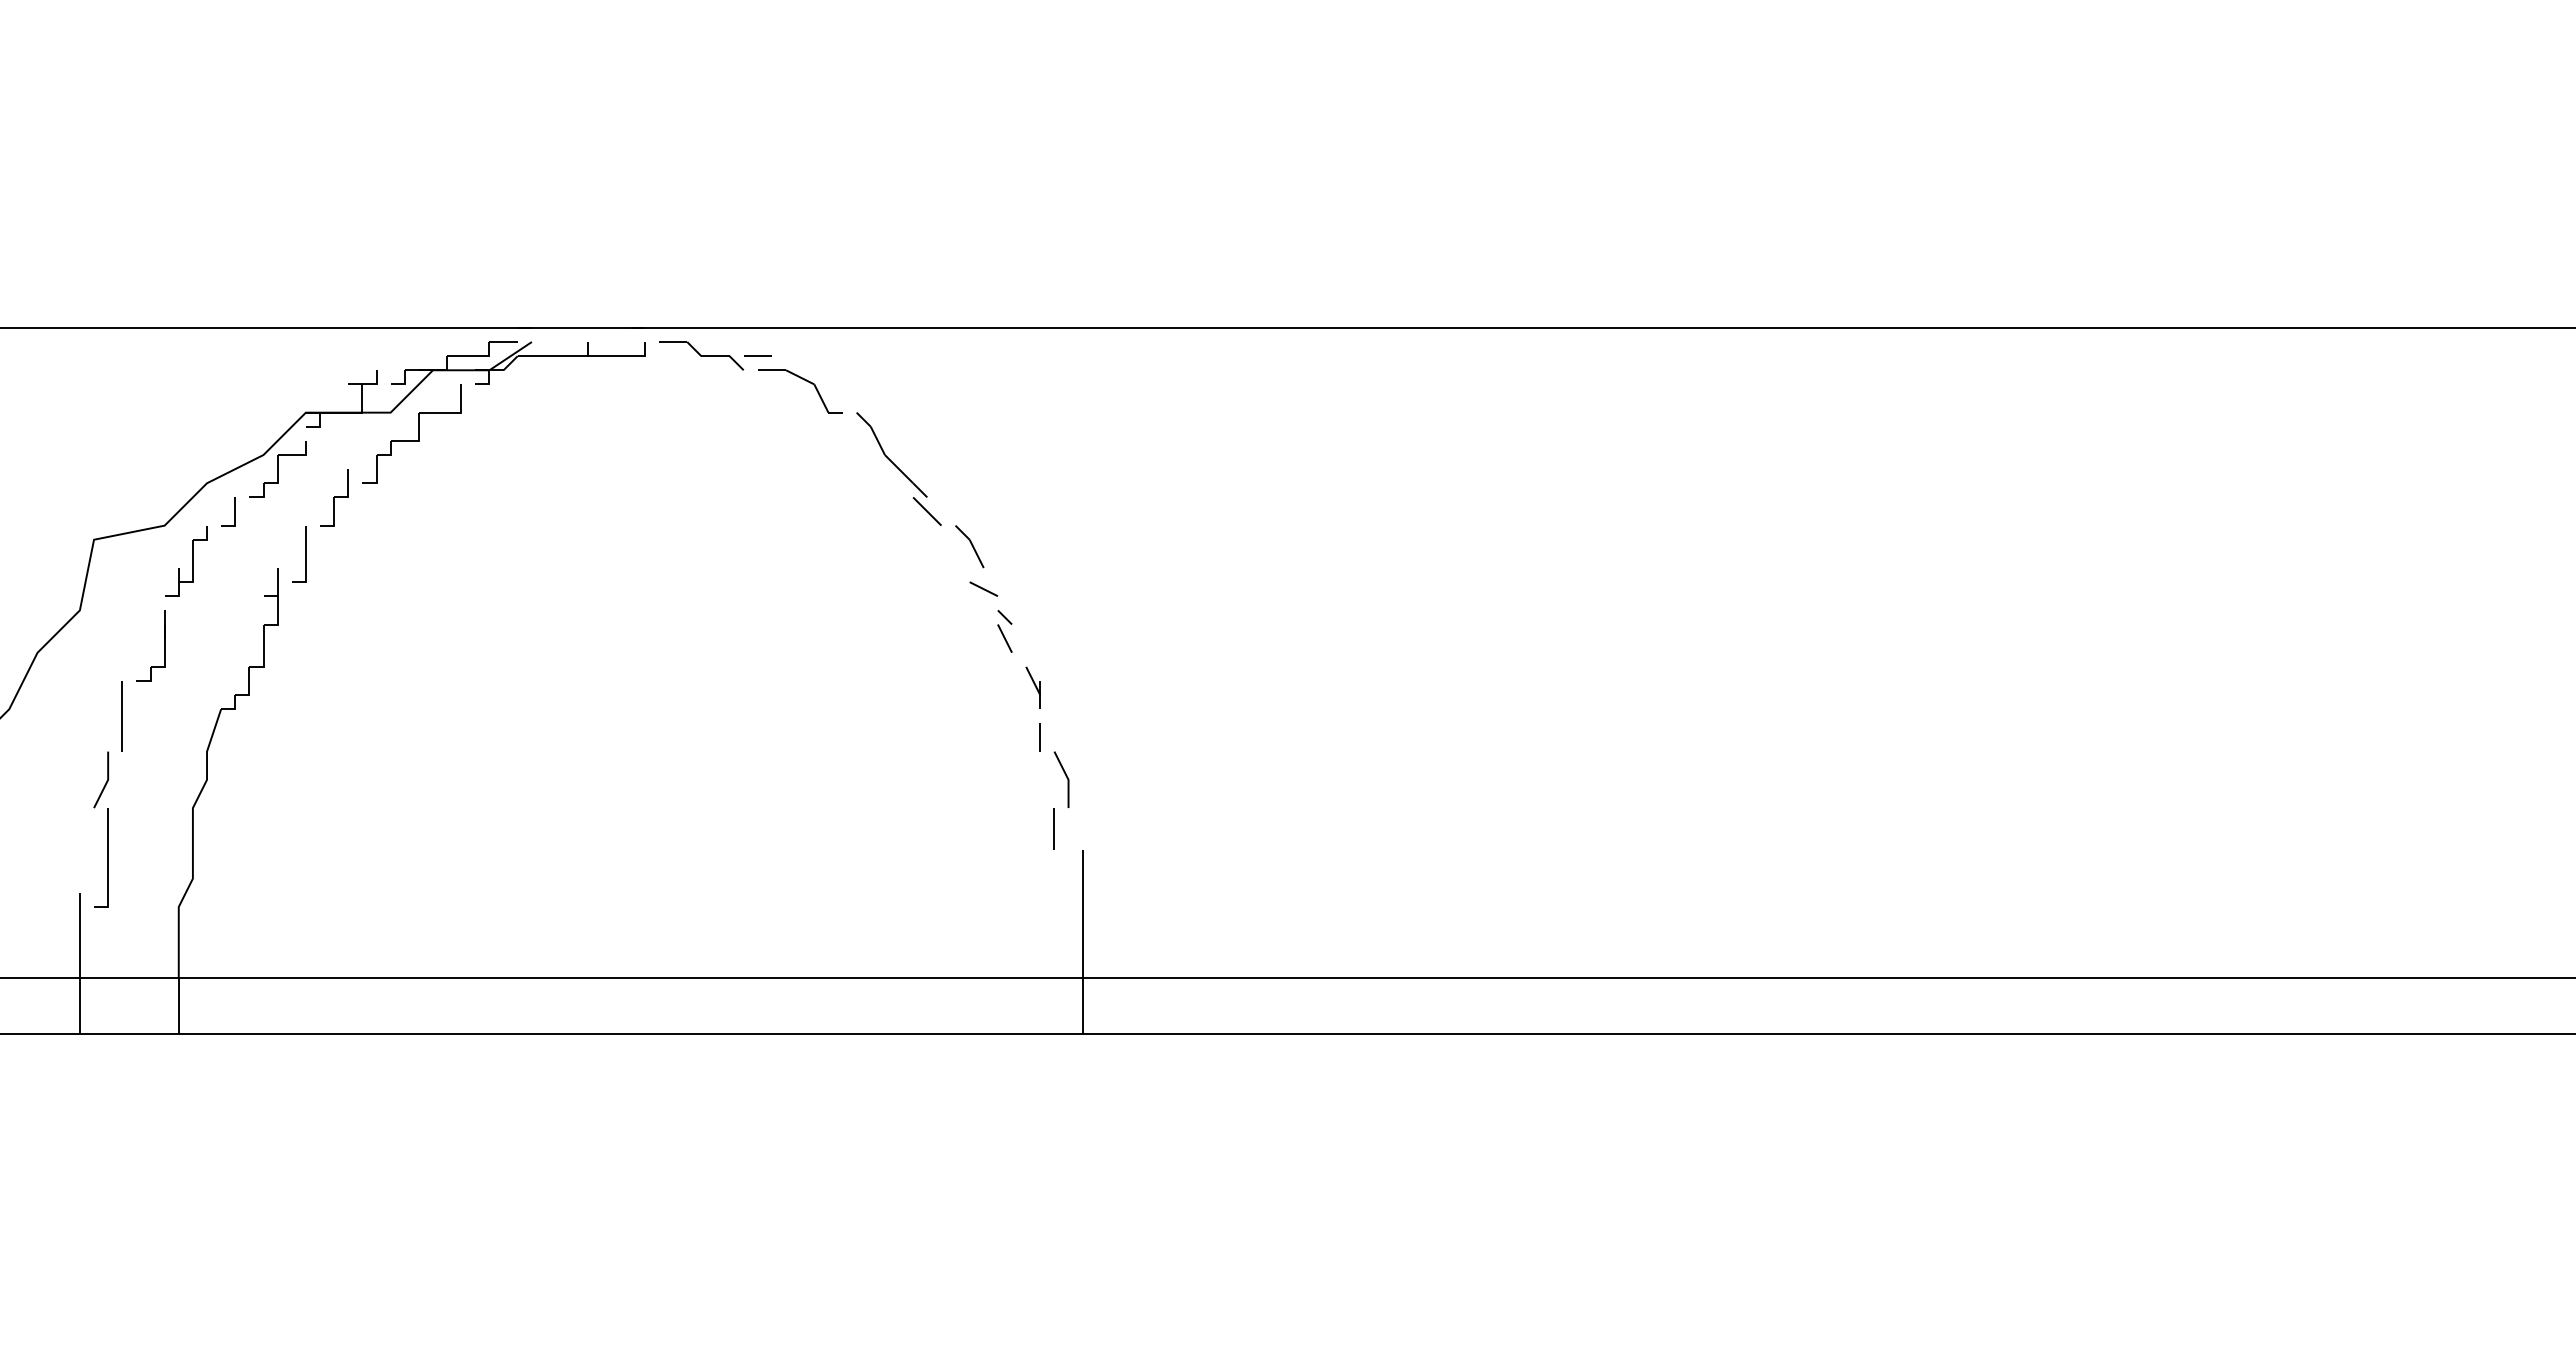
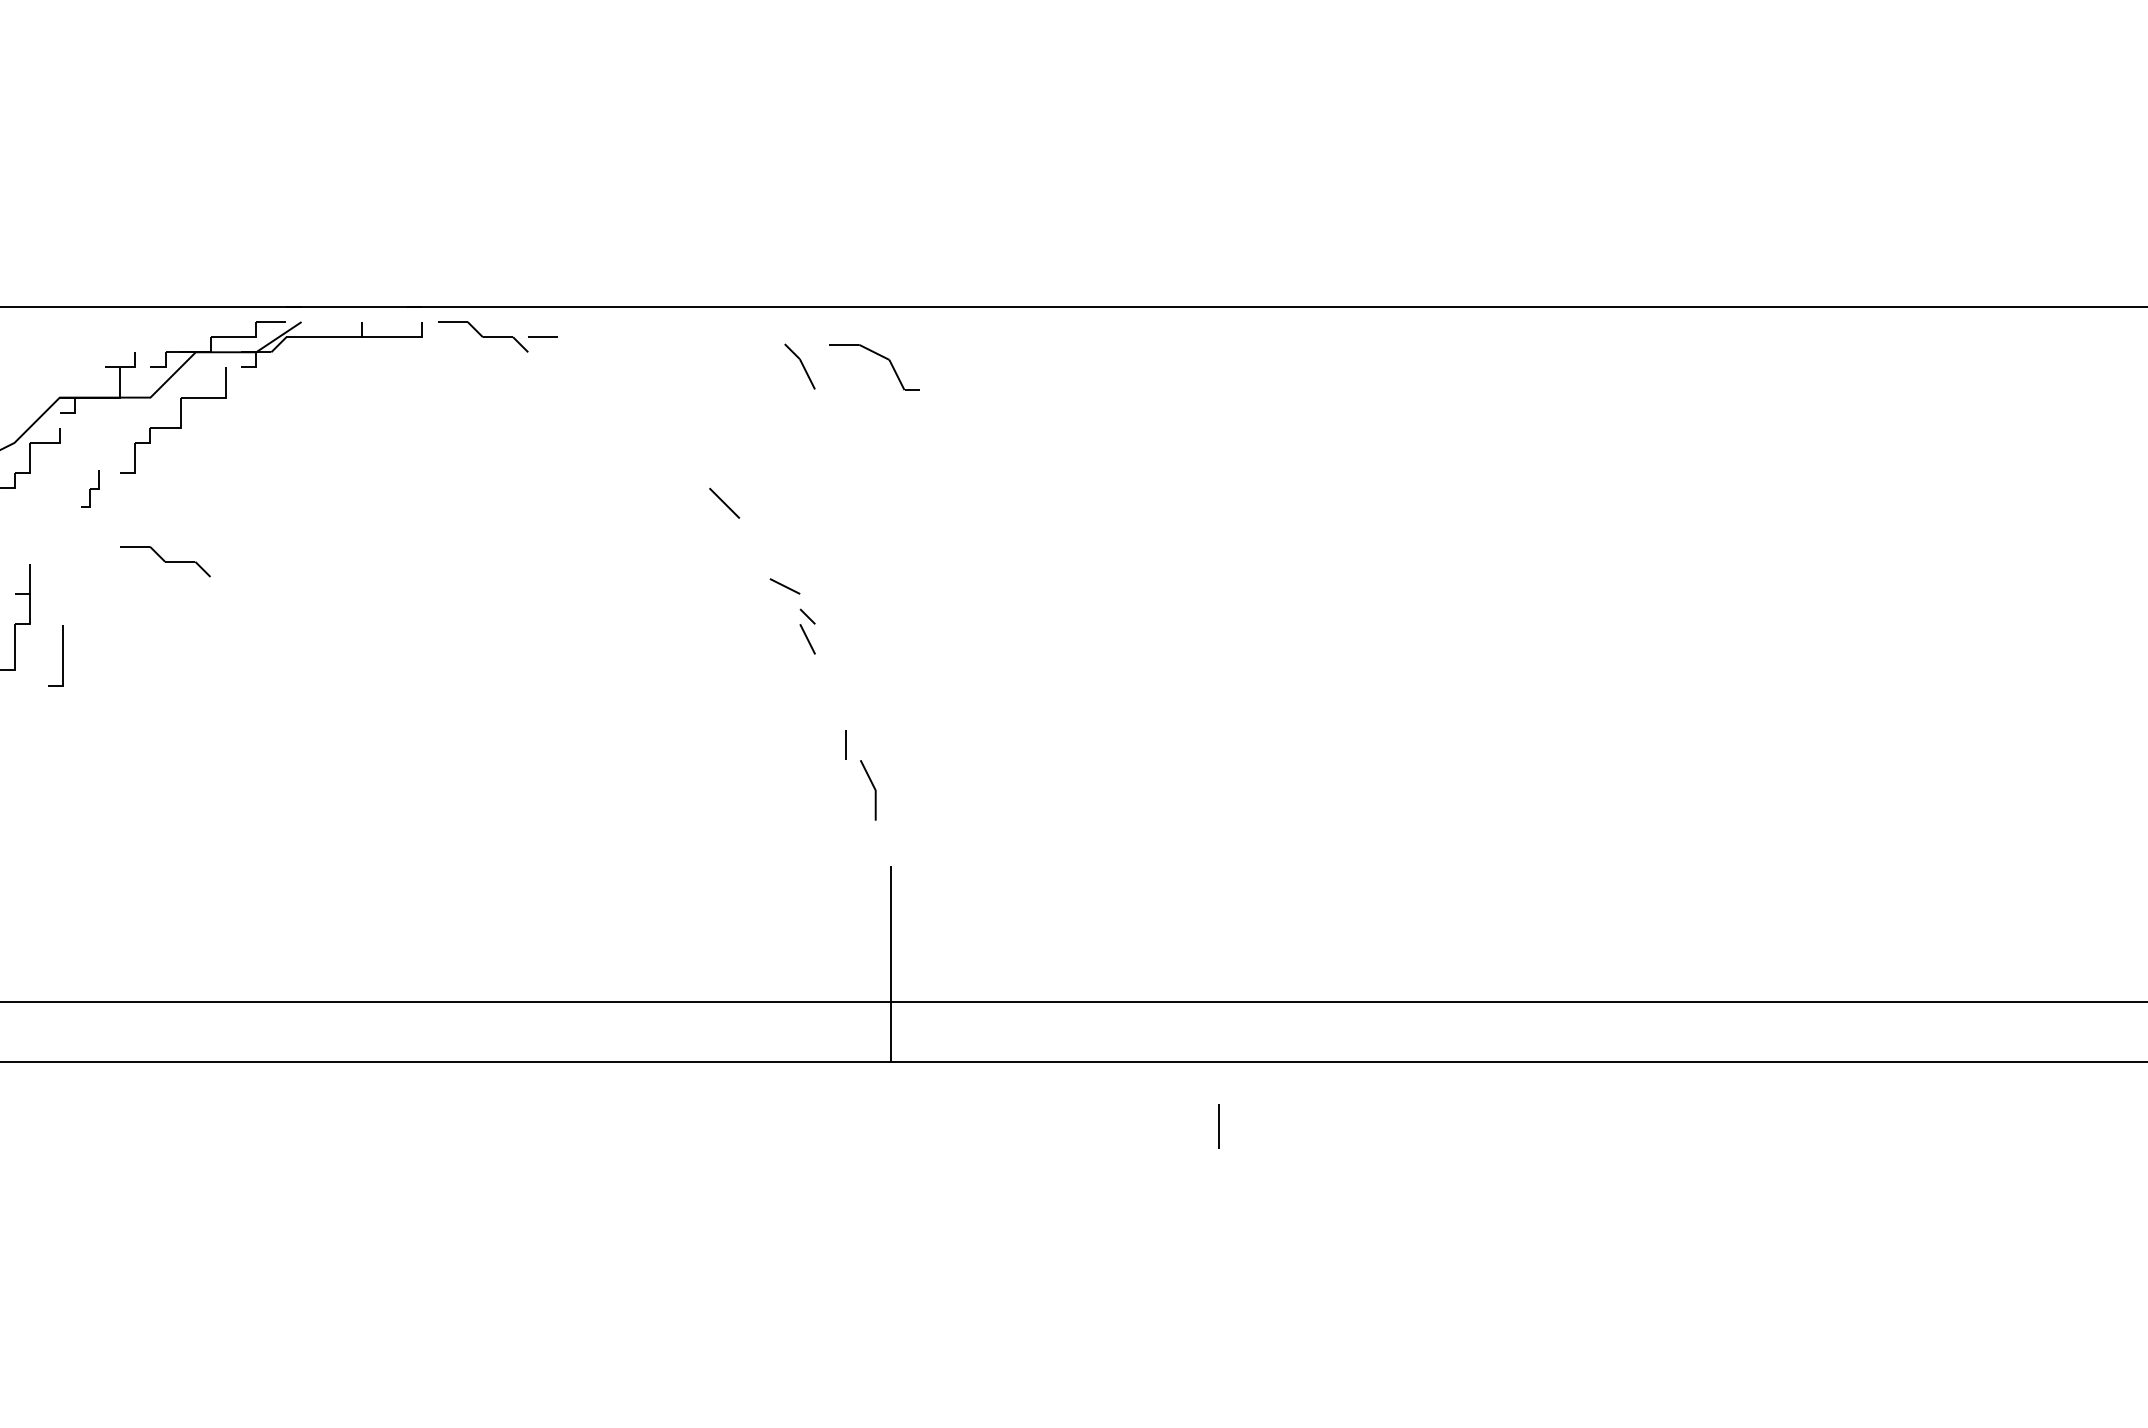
part: (806, 381) -> (881, 356), moved
part: (891, 454) -> (686, 442), removed
part: (334, 497) -> (90, 488), size x0.6
part: (969, 546) -> (799, 366), moved
part: (299, 554) -> (56, 656), moved
part: (404, 565) -> (165, 561), added
part: (1032, 687) -> (837, 691), removed
line: (1053, 828) -> (1218, 1125), moved

